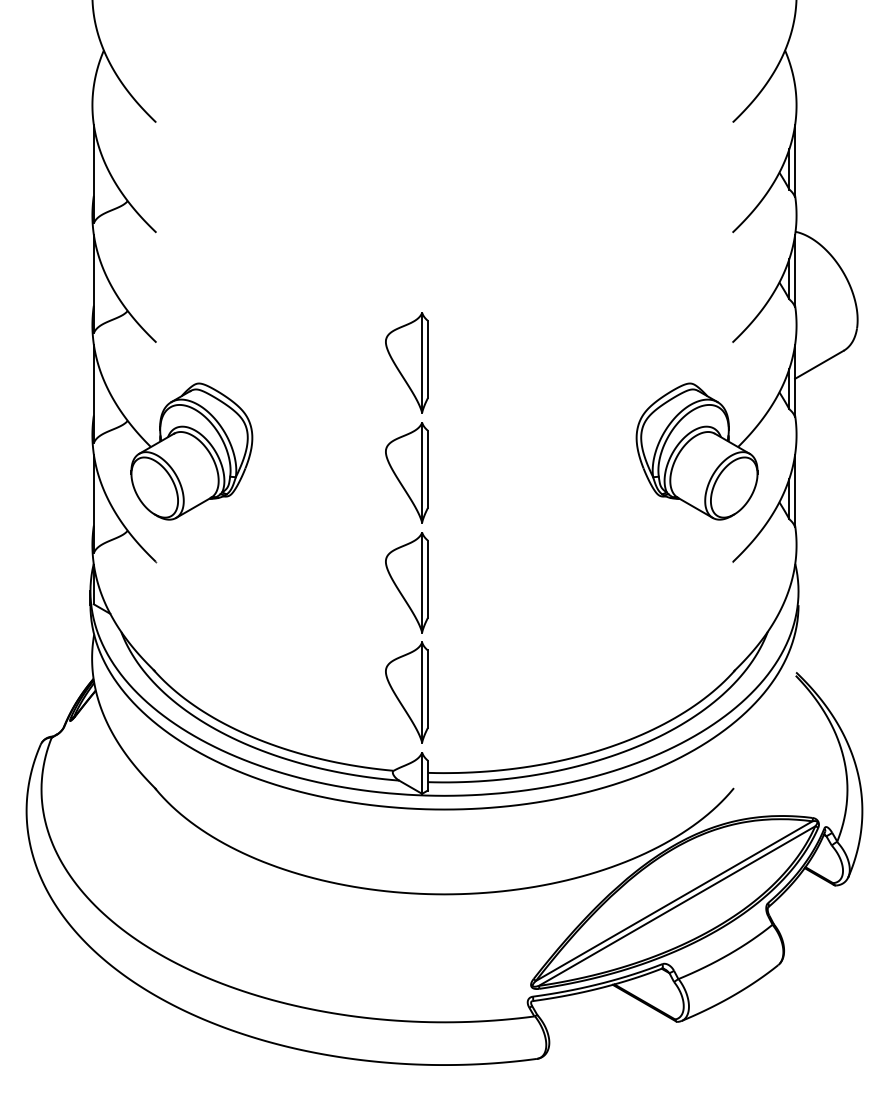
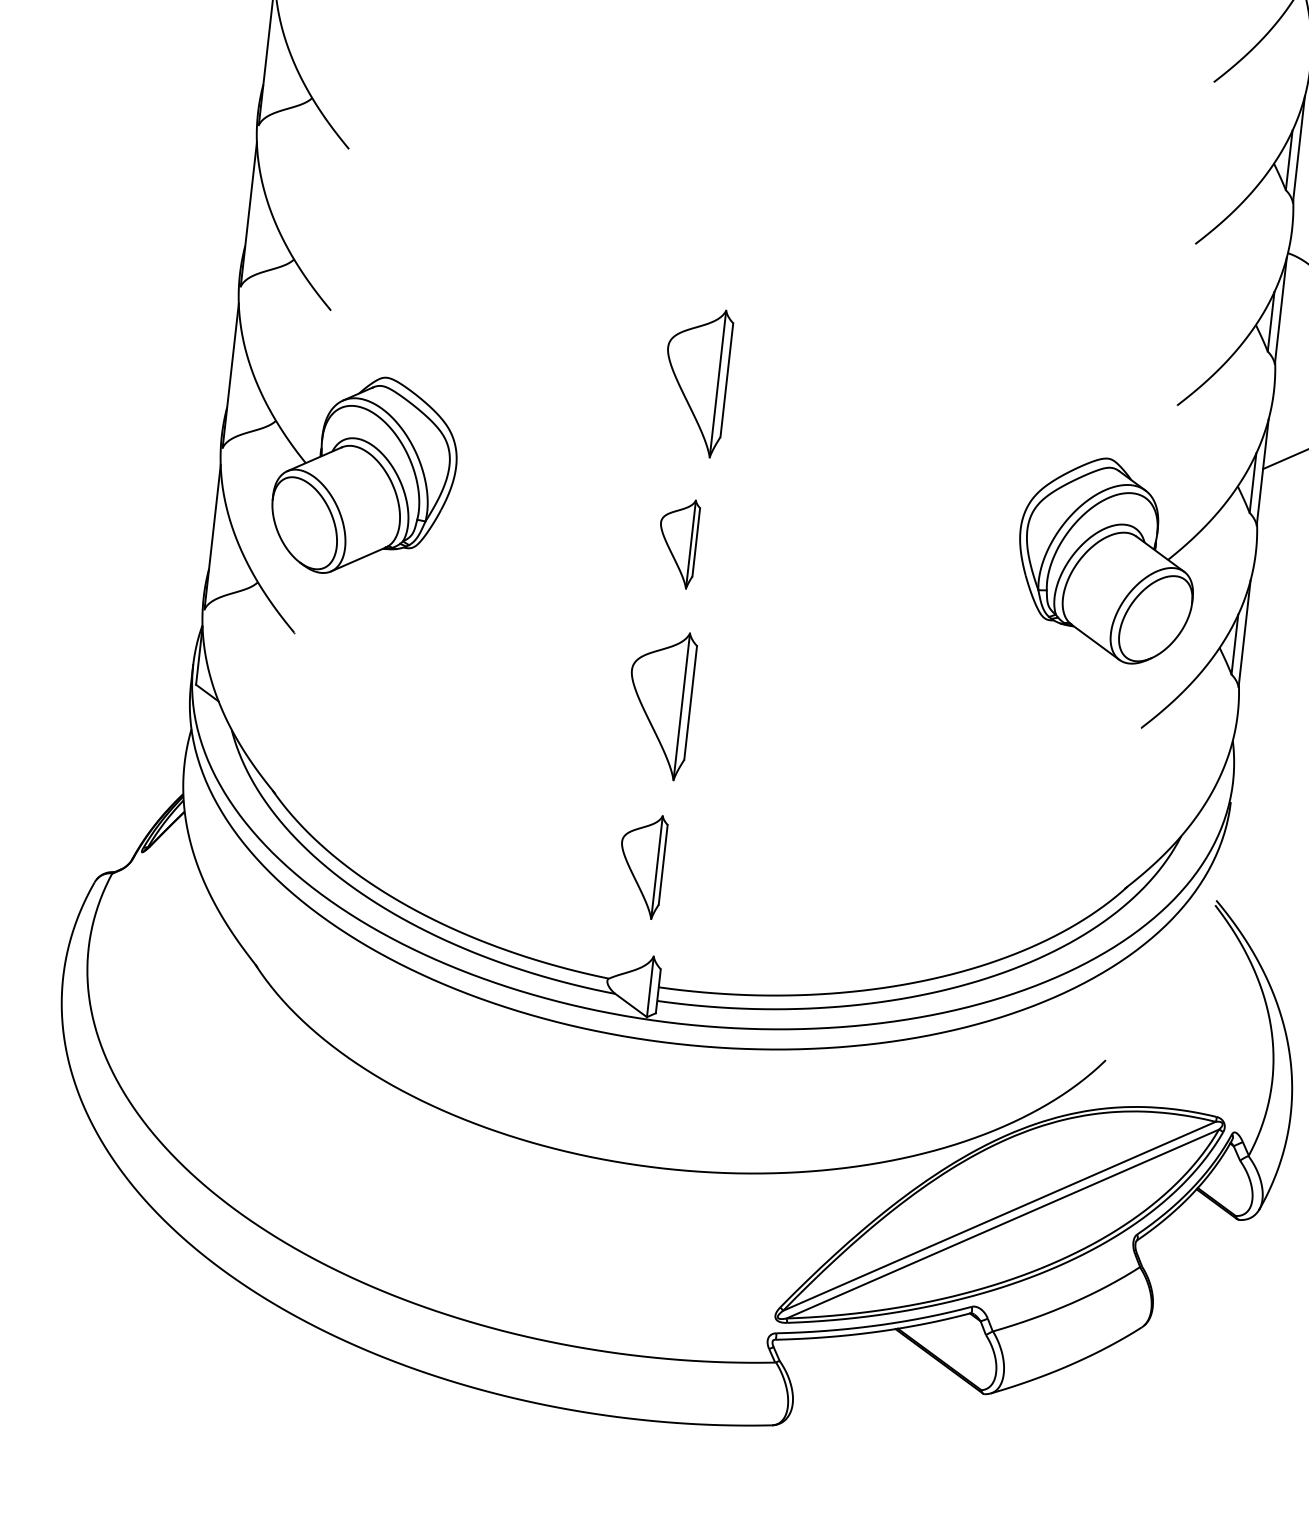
part: (406, 472) -> (676, 542), size x0.6
part: (406, 692) -> (640, 865), size x0.7

